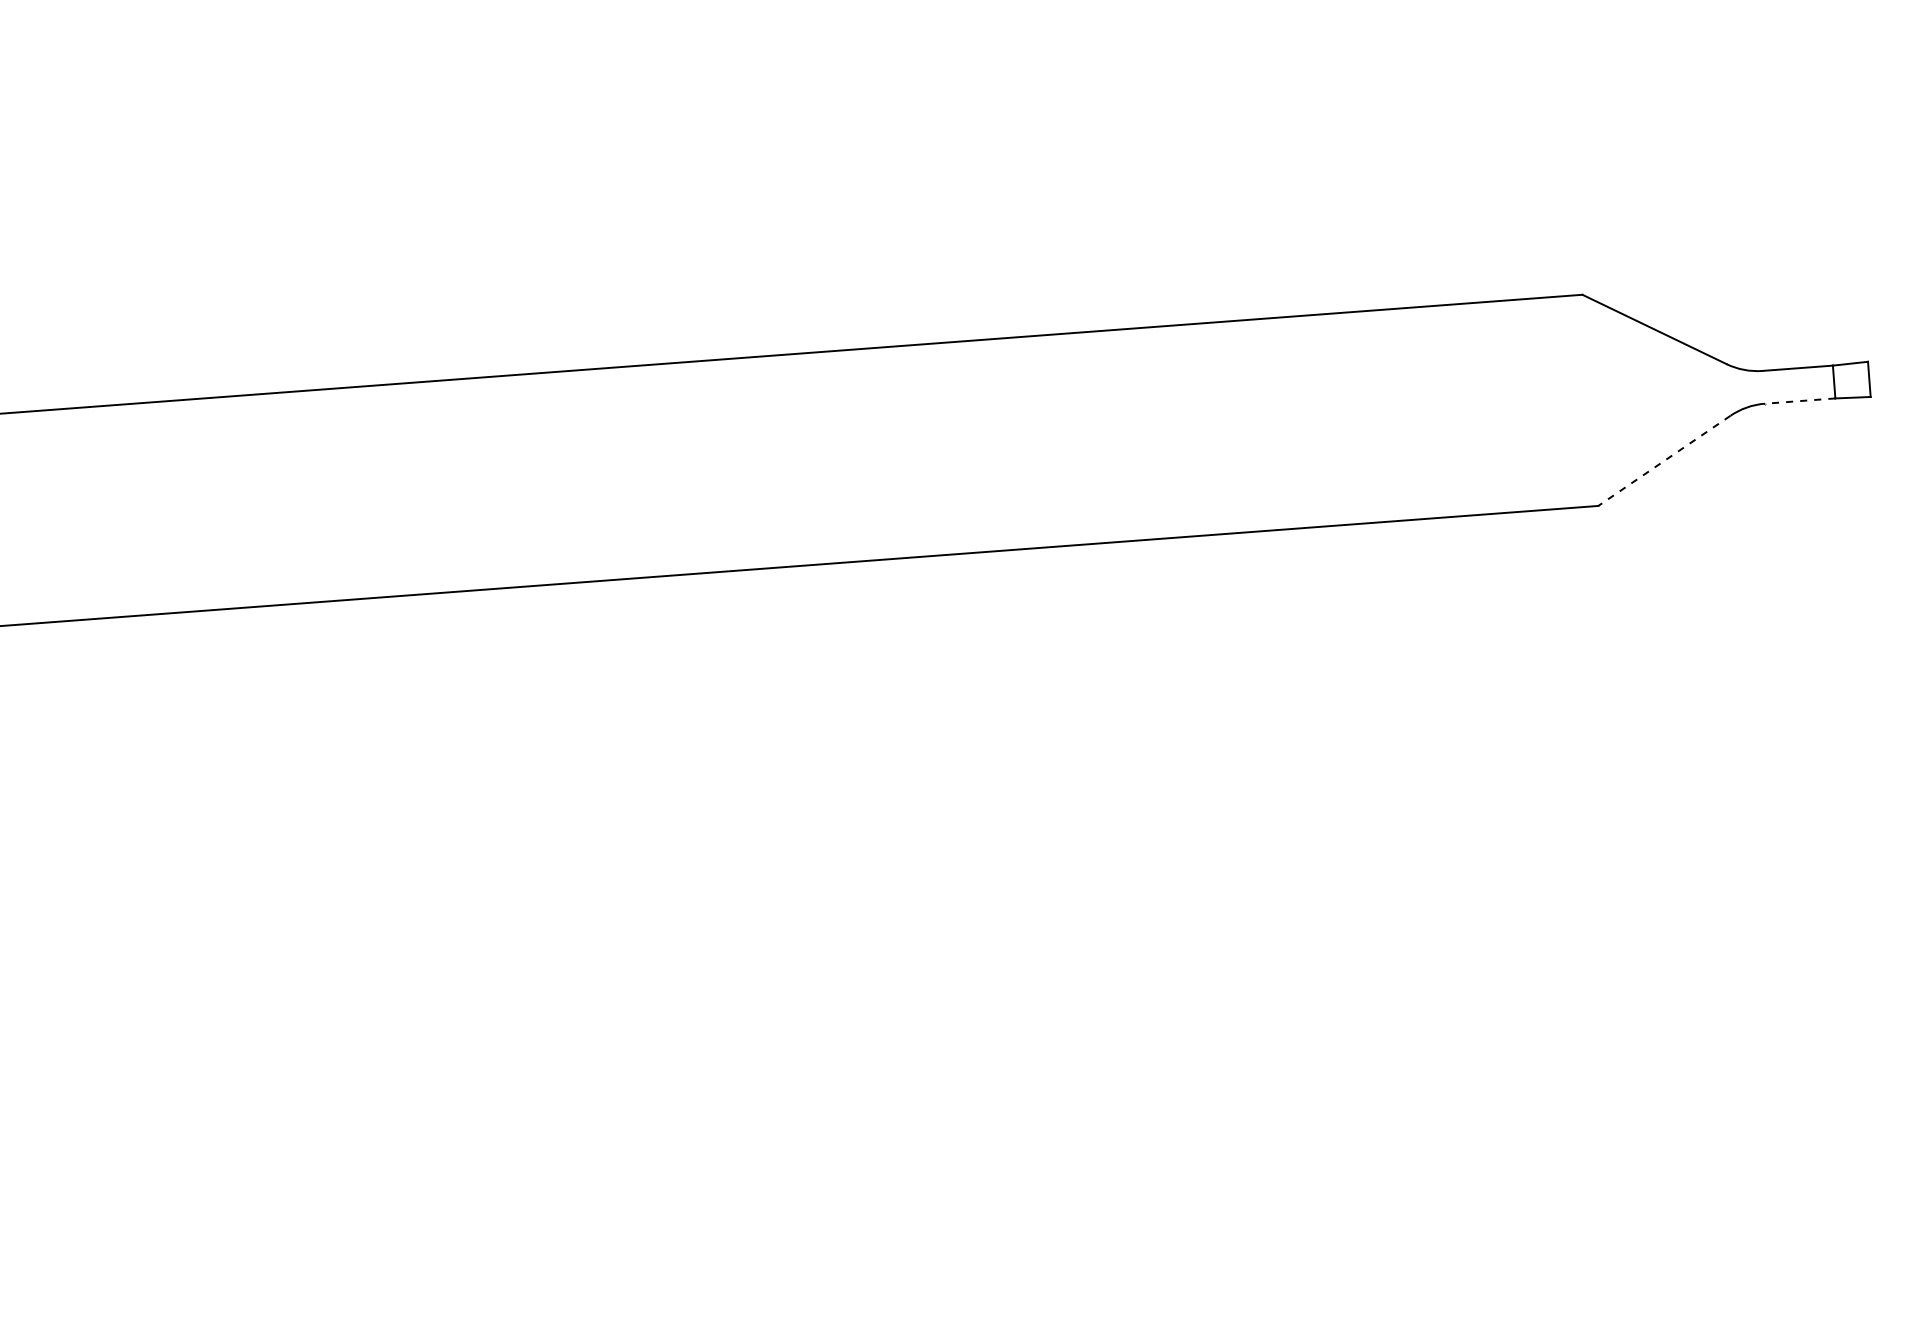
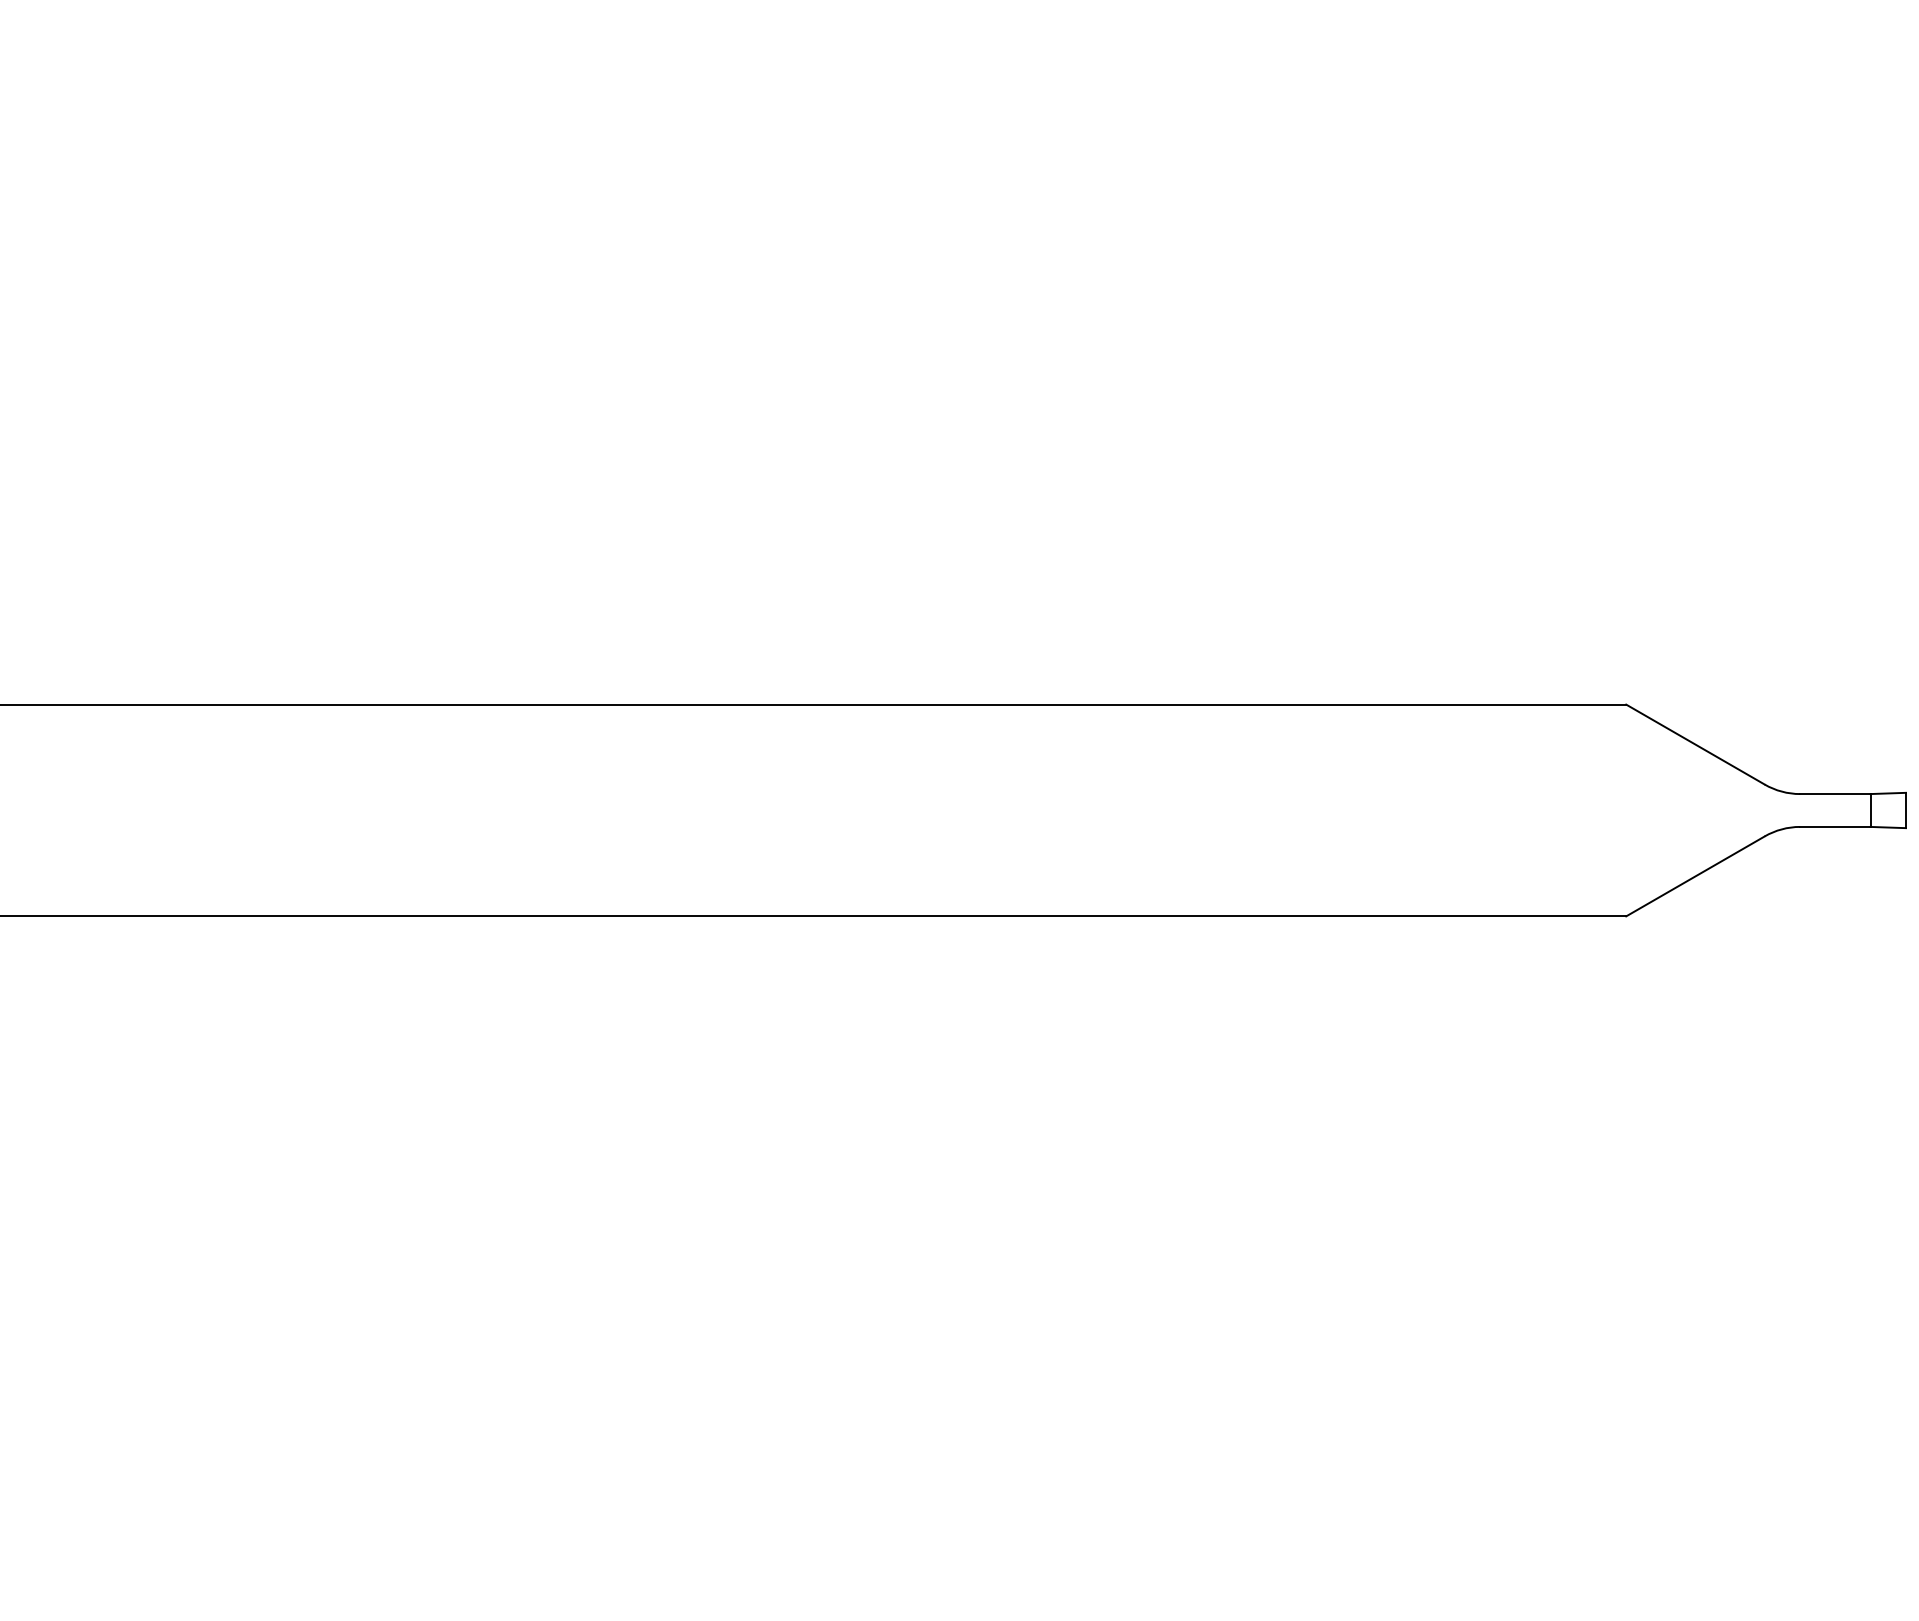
line: (1799, 400) -> (1834, 826), dashed -> solid
line: (1664, 460) -> (1695, 876), dashed -> solid

